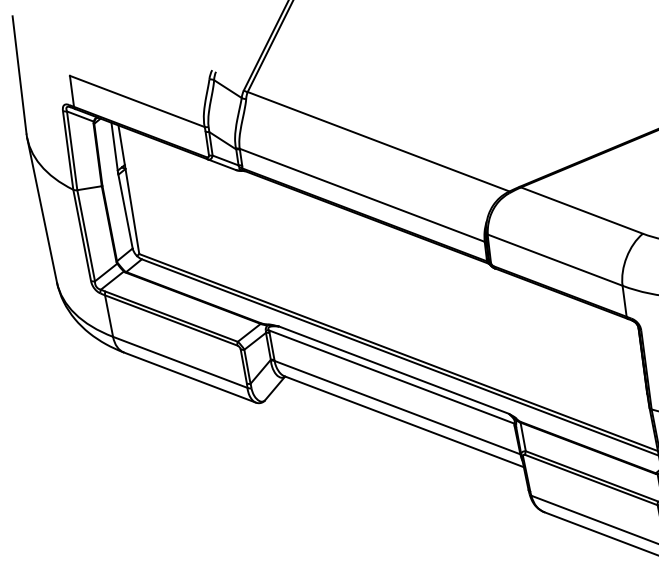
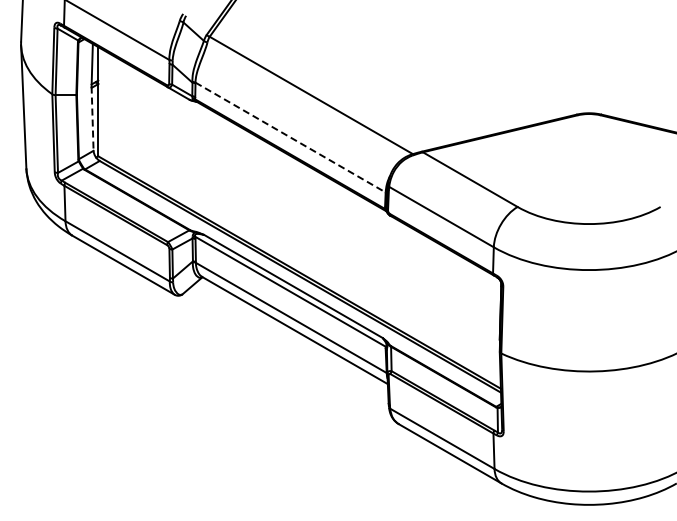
line: (362, 195) -> (290, 137), solid -> dashed
line: (125, 211) -> (92, 119), solid -> dashed

